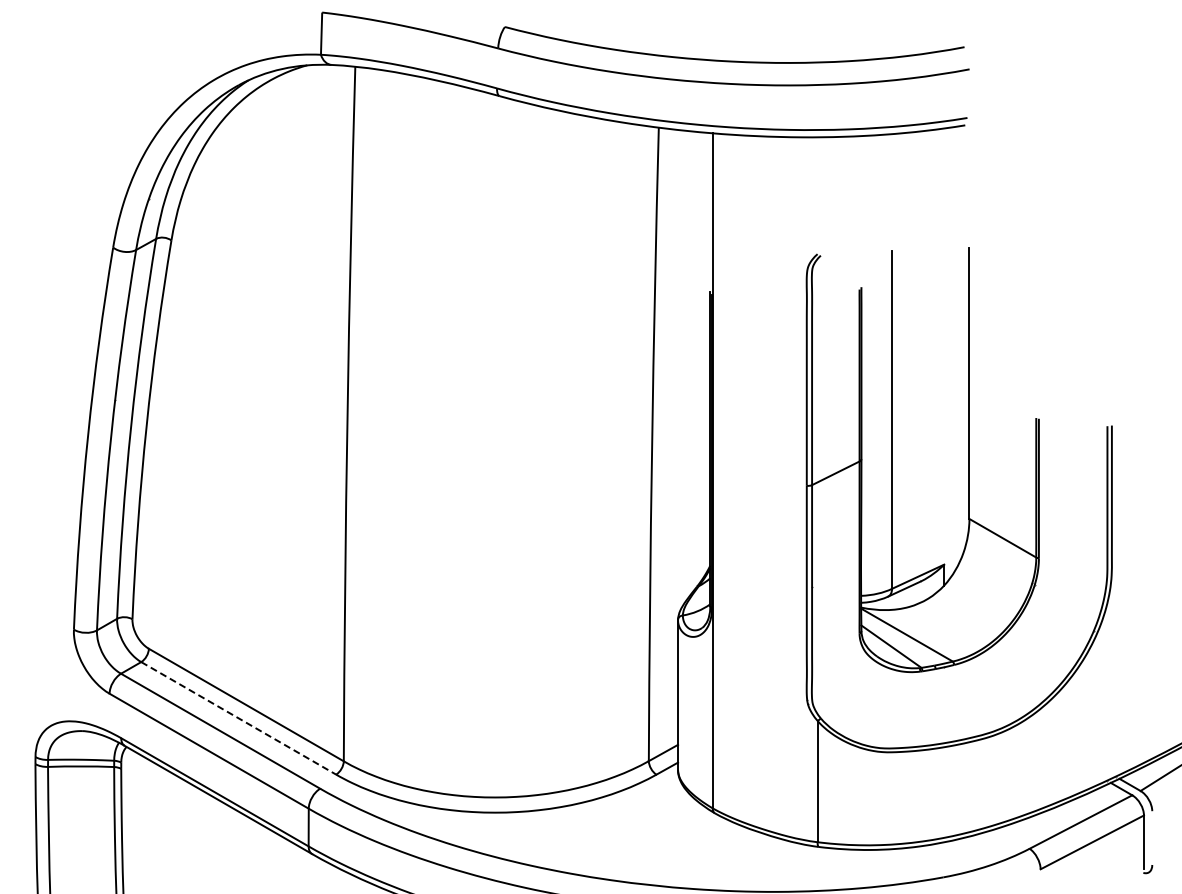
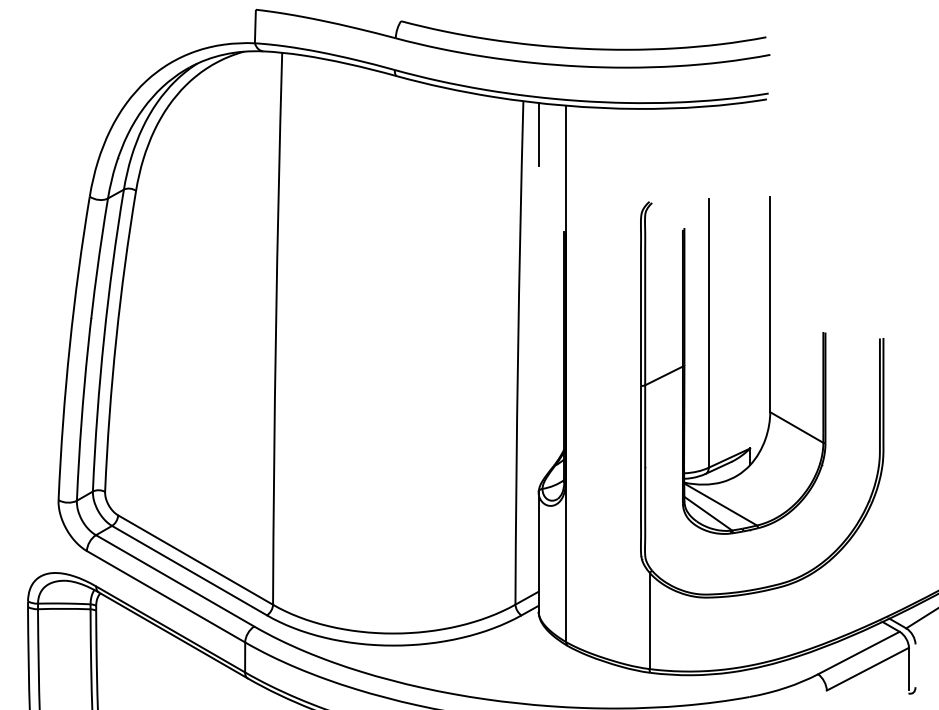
line: (678, 169) -> (539, 134), added
line: (238, 718) -> (189, 570), dashed -> solid

